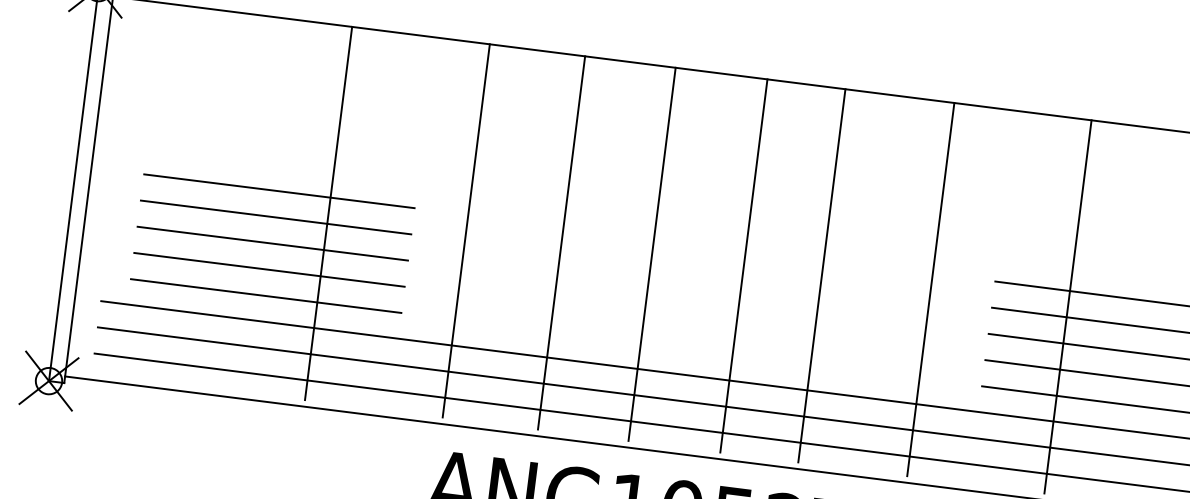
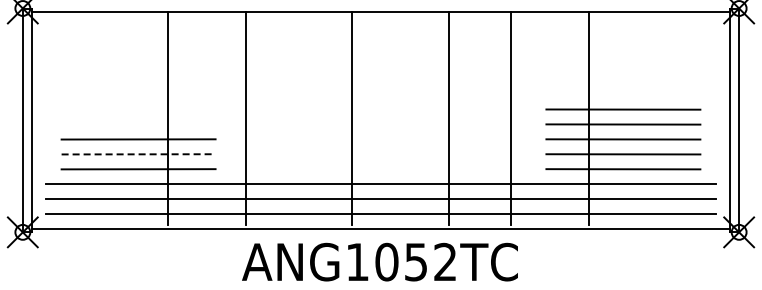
line: (279, 191) -> (138, 109), removed
line: (275, 217) -> (138, 124), removed
line: (561, 242) -> (300, 118), removed
line: (744, 265) -> (404, 118), removed
line: (269, 270) -> (138, 154), solid -> dashed

